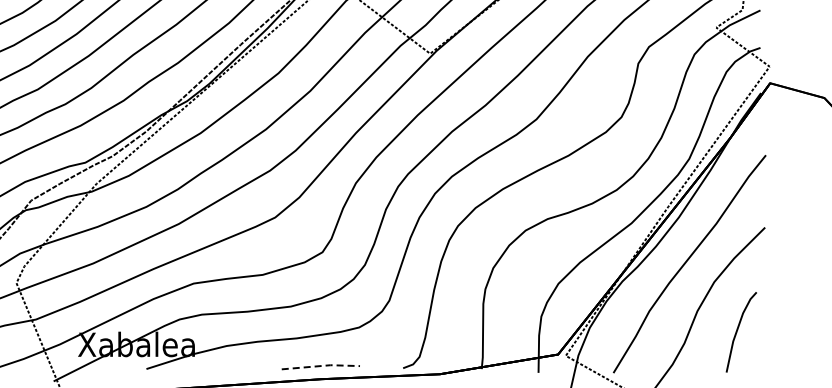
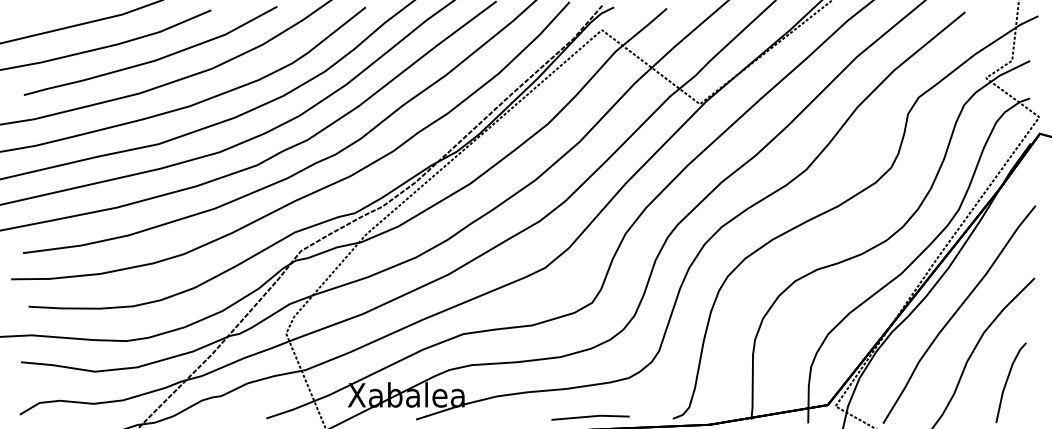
line: (321, 365) -> (591, 416), dashed -> solid

